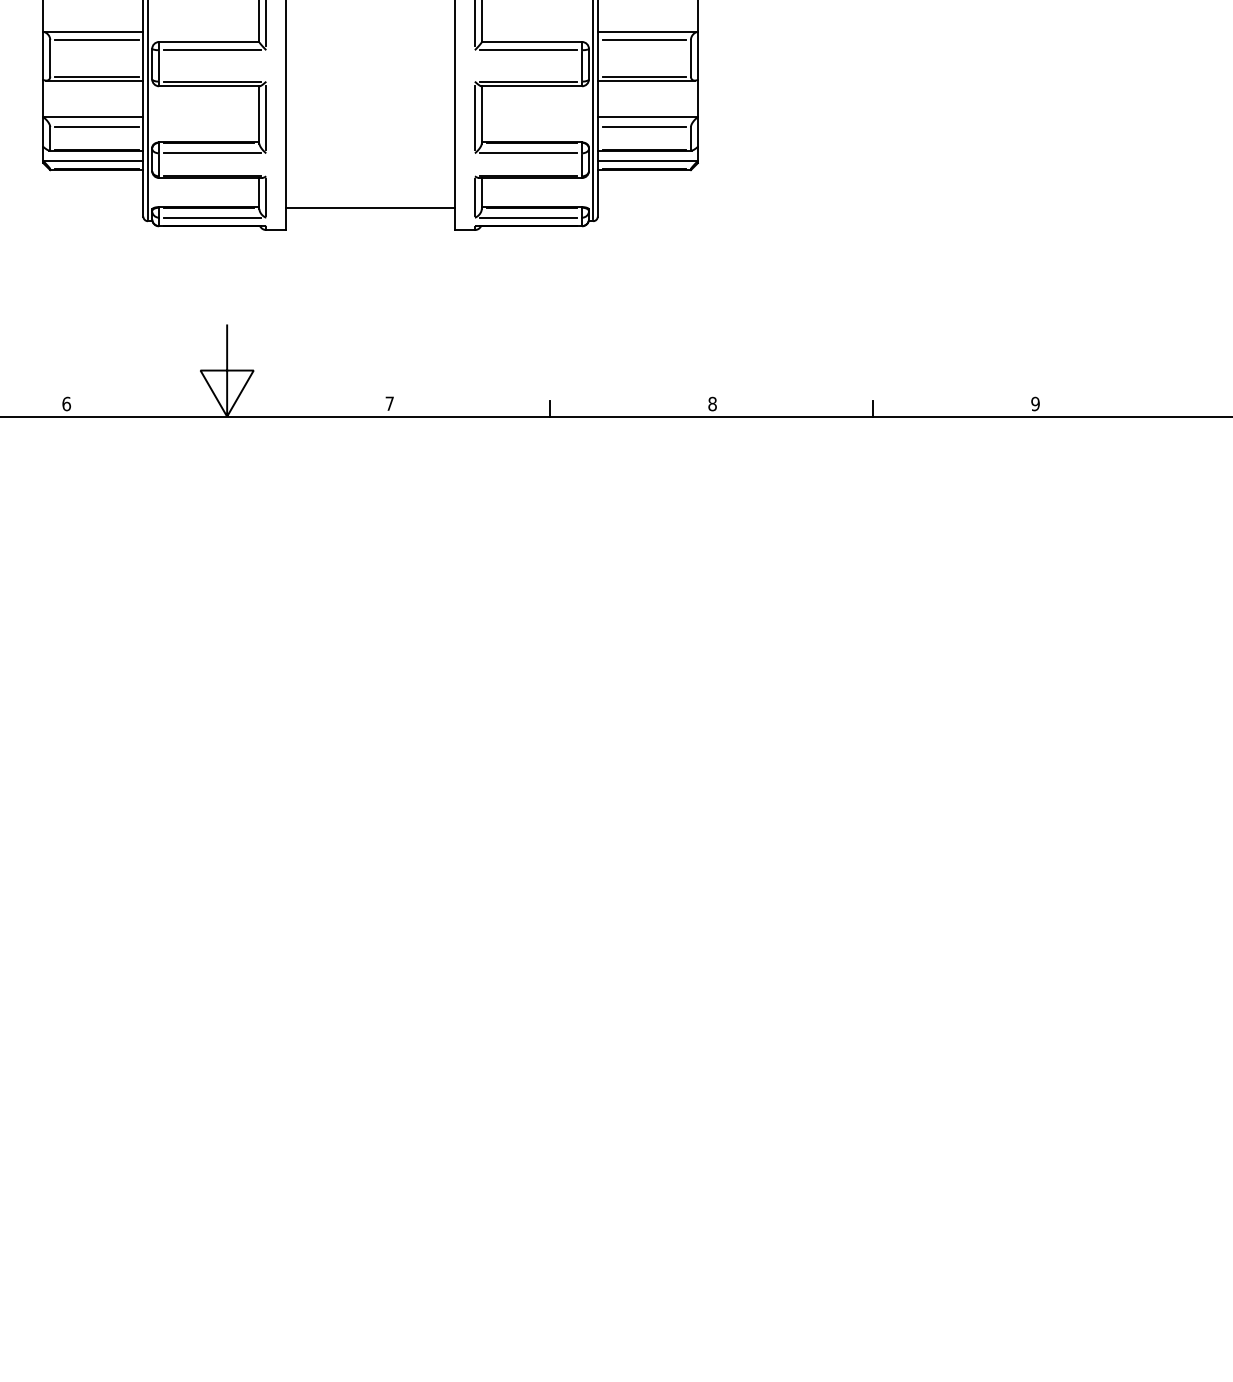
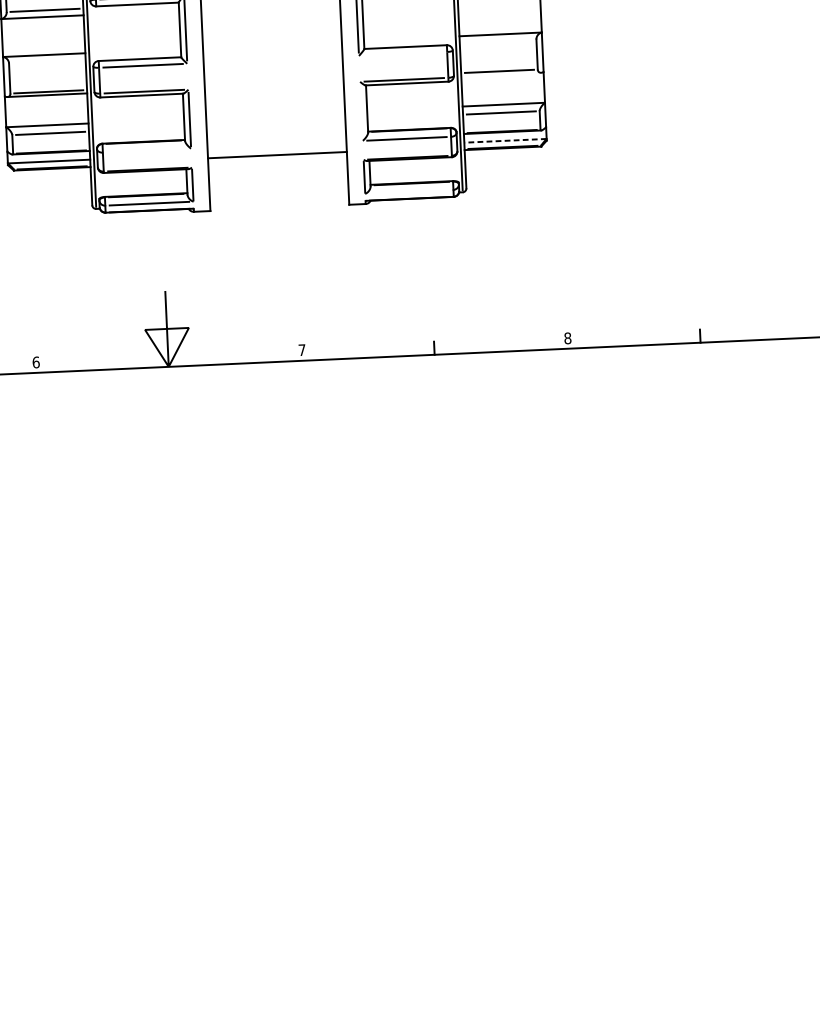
line: (96, 40) -> (47, 62), removed
line: (644, 40) -> (498, 41), removed
line: (528, 50) -> (403, 54), removed
line: (645, 80) -> (500, 74), removed
line: (474, 117) -> (361, 111), removed
line: (212, 153) -> (146, 150), removed
line: (647, 161) -> (505, 141), solid -> dashed
line: (370, 207) -> (277, 154), moved
line: (528, 217) -> (409, 191), removed

